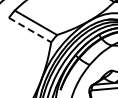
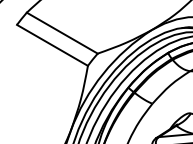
line: (30, 30) -> (53, 46), dashed -> solid

